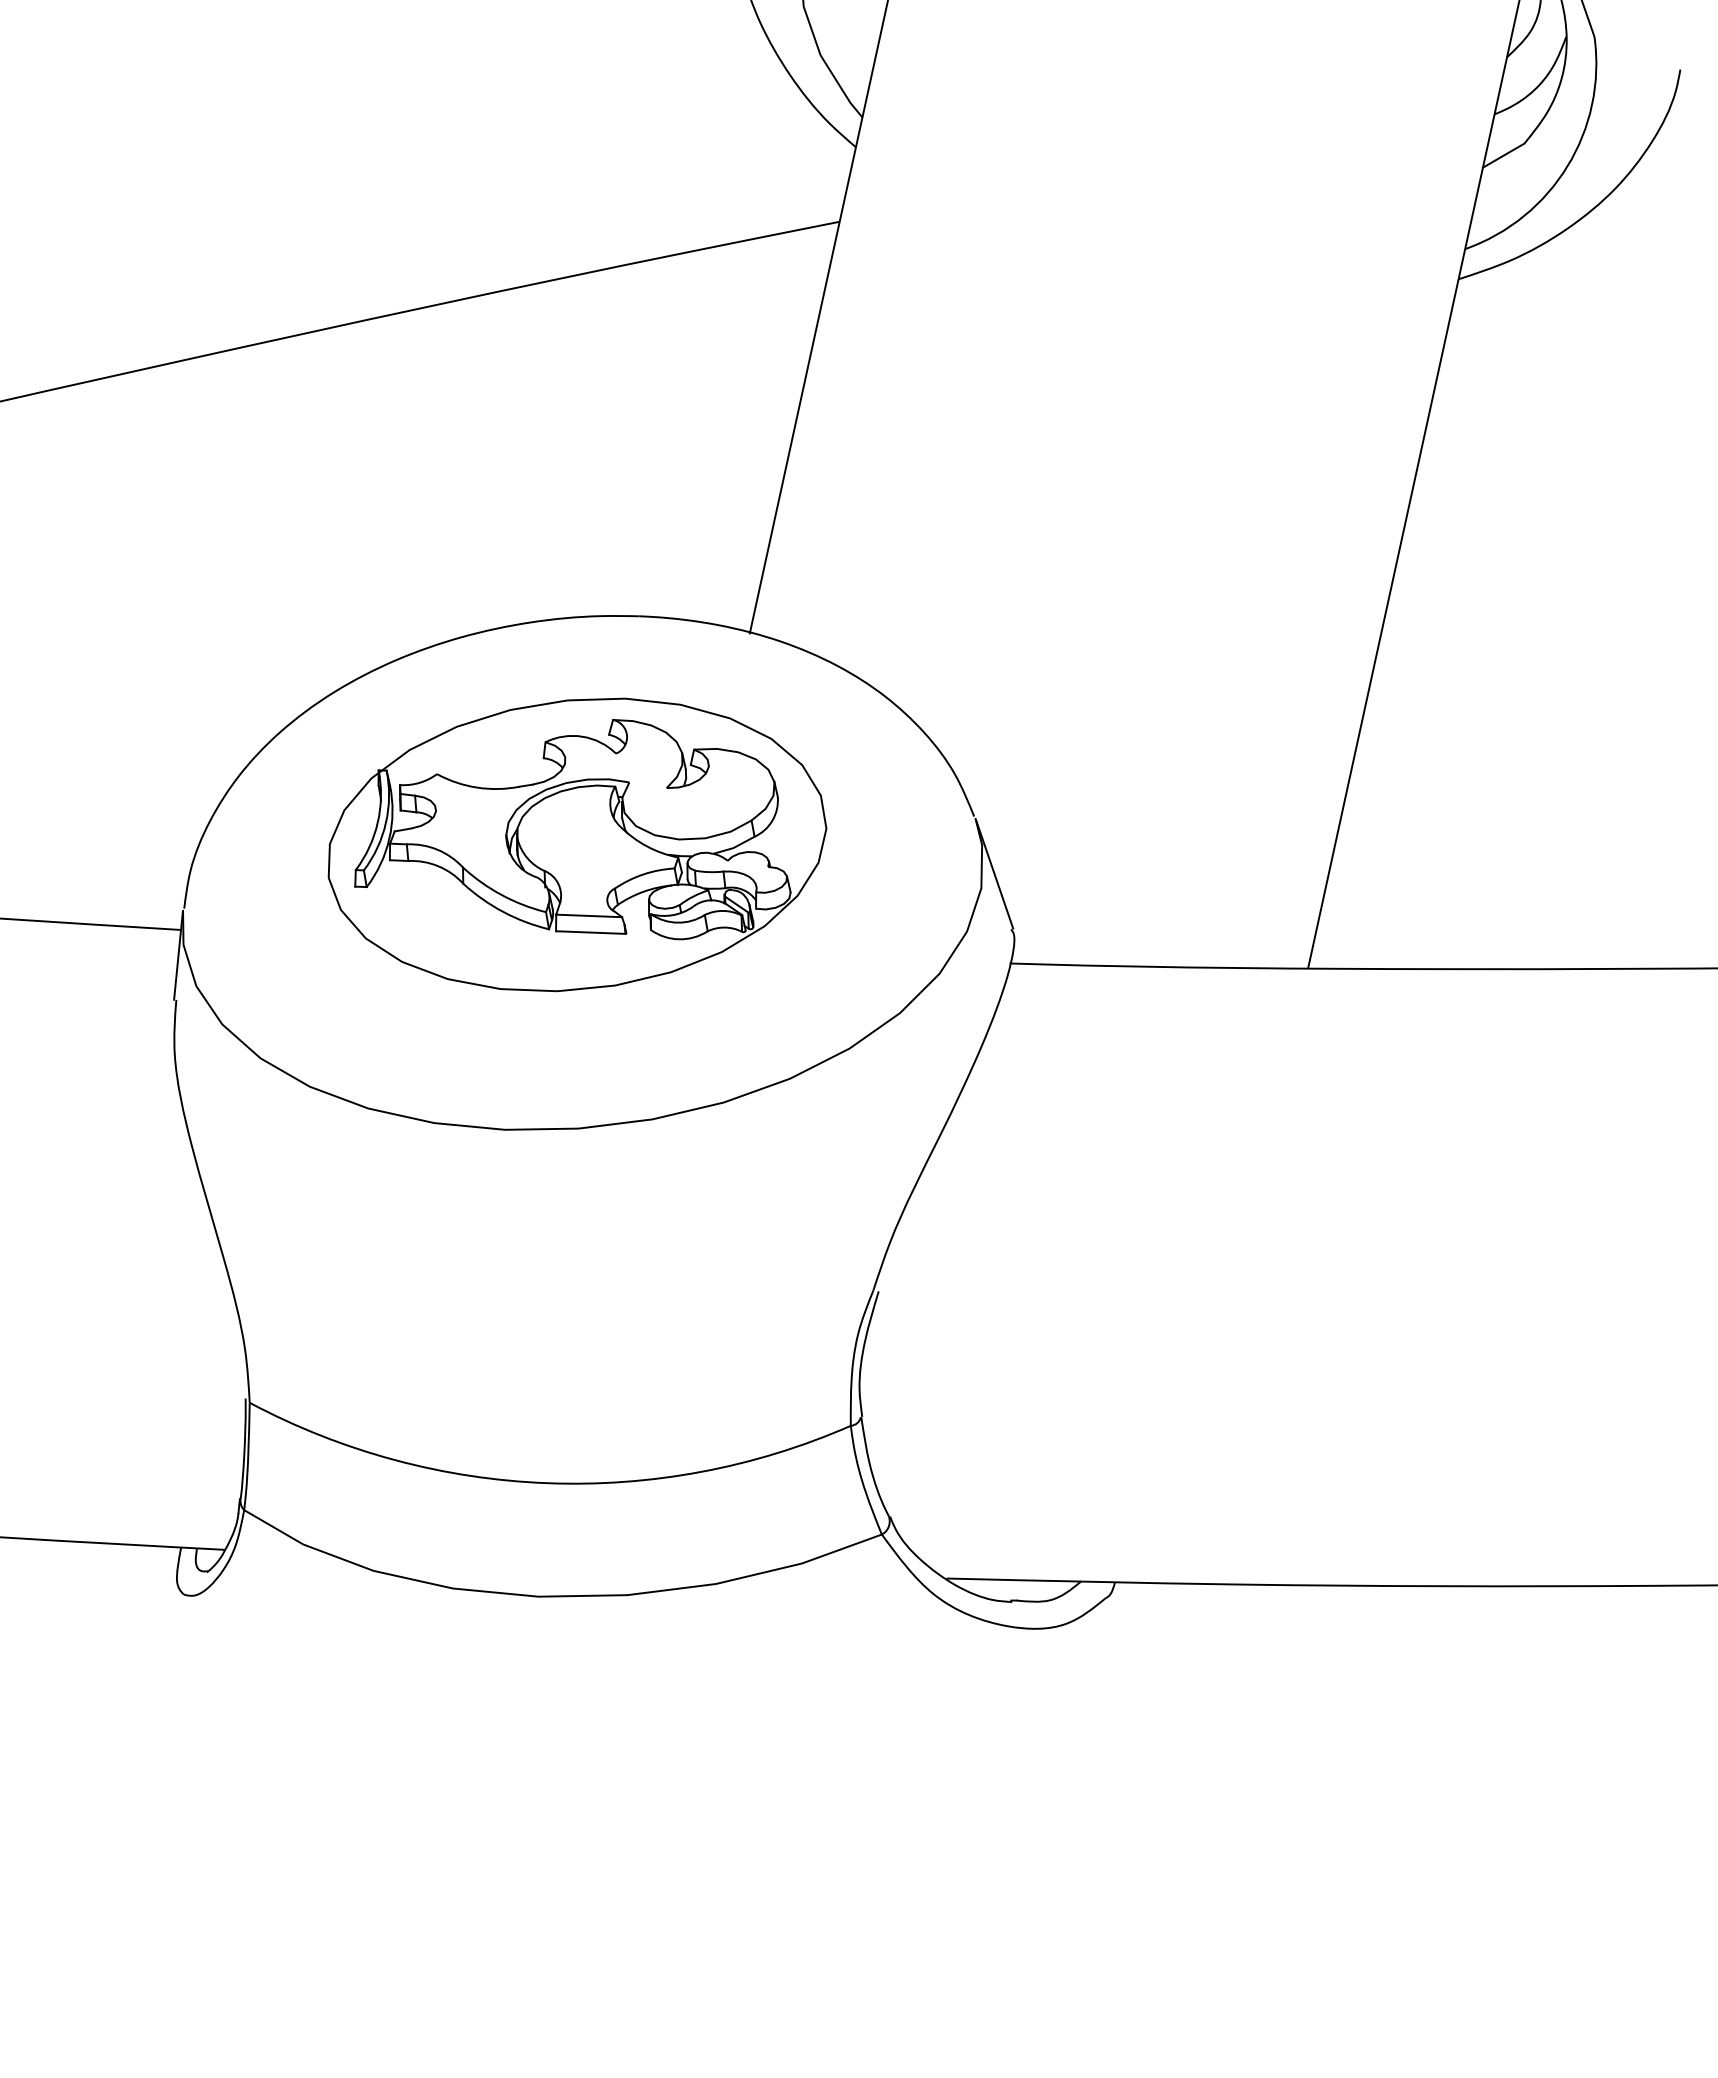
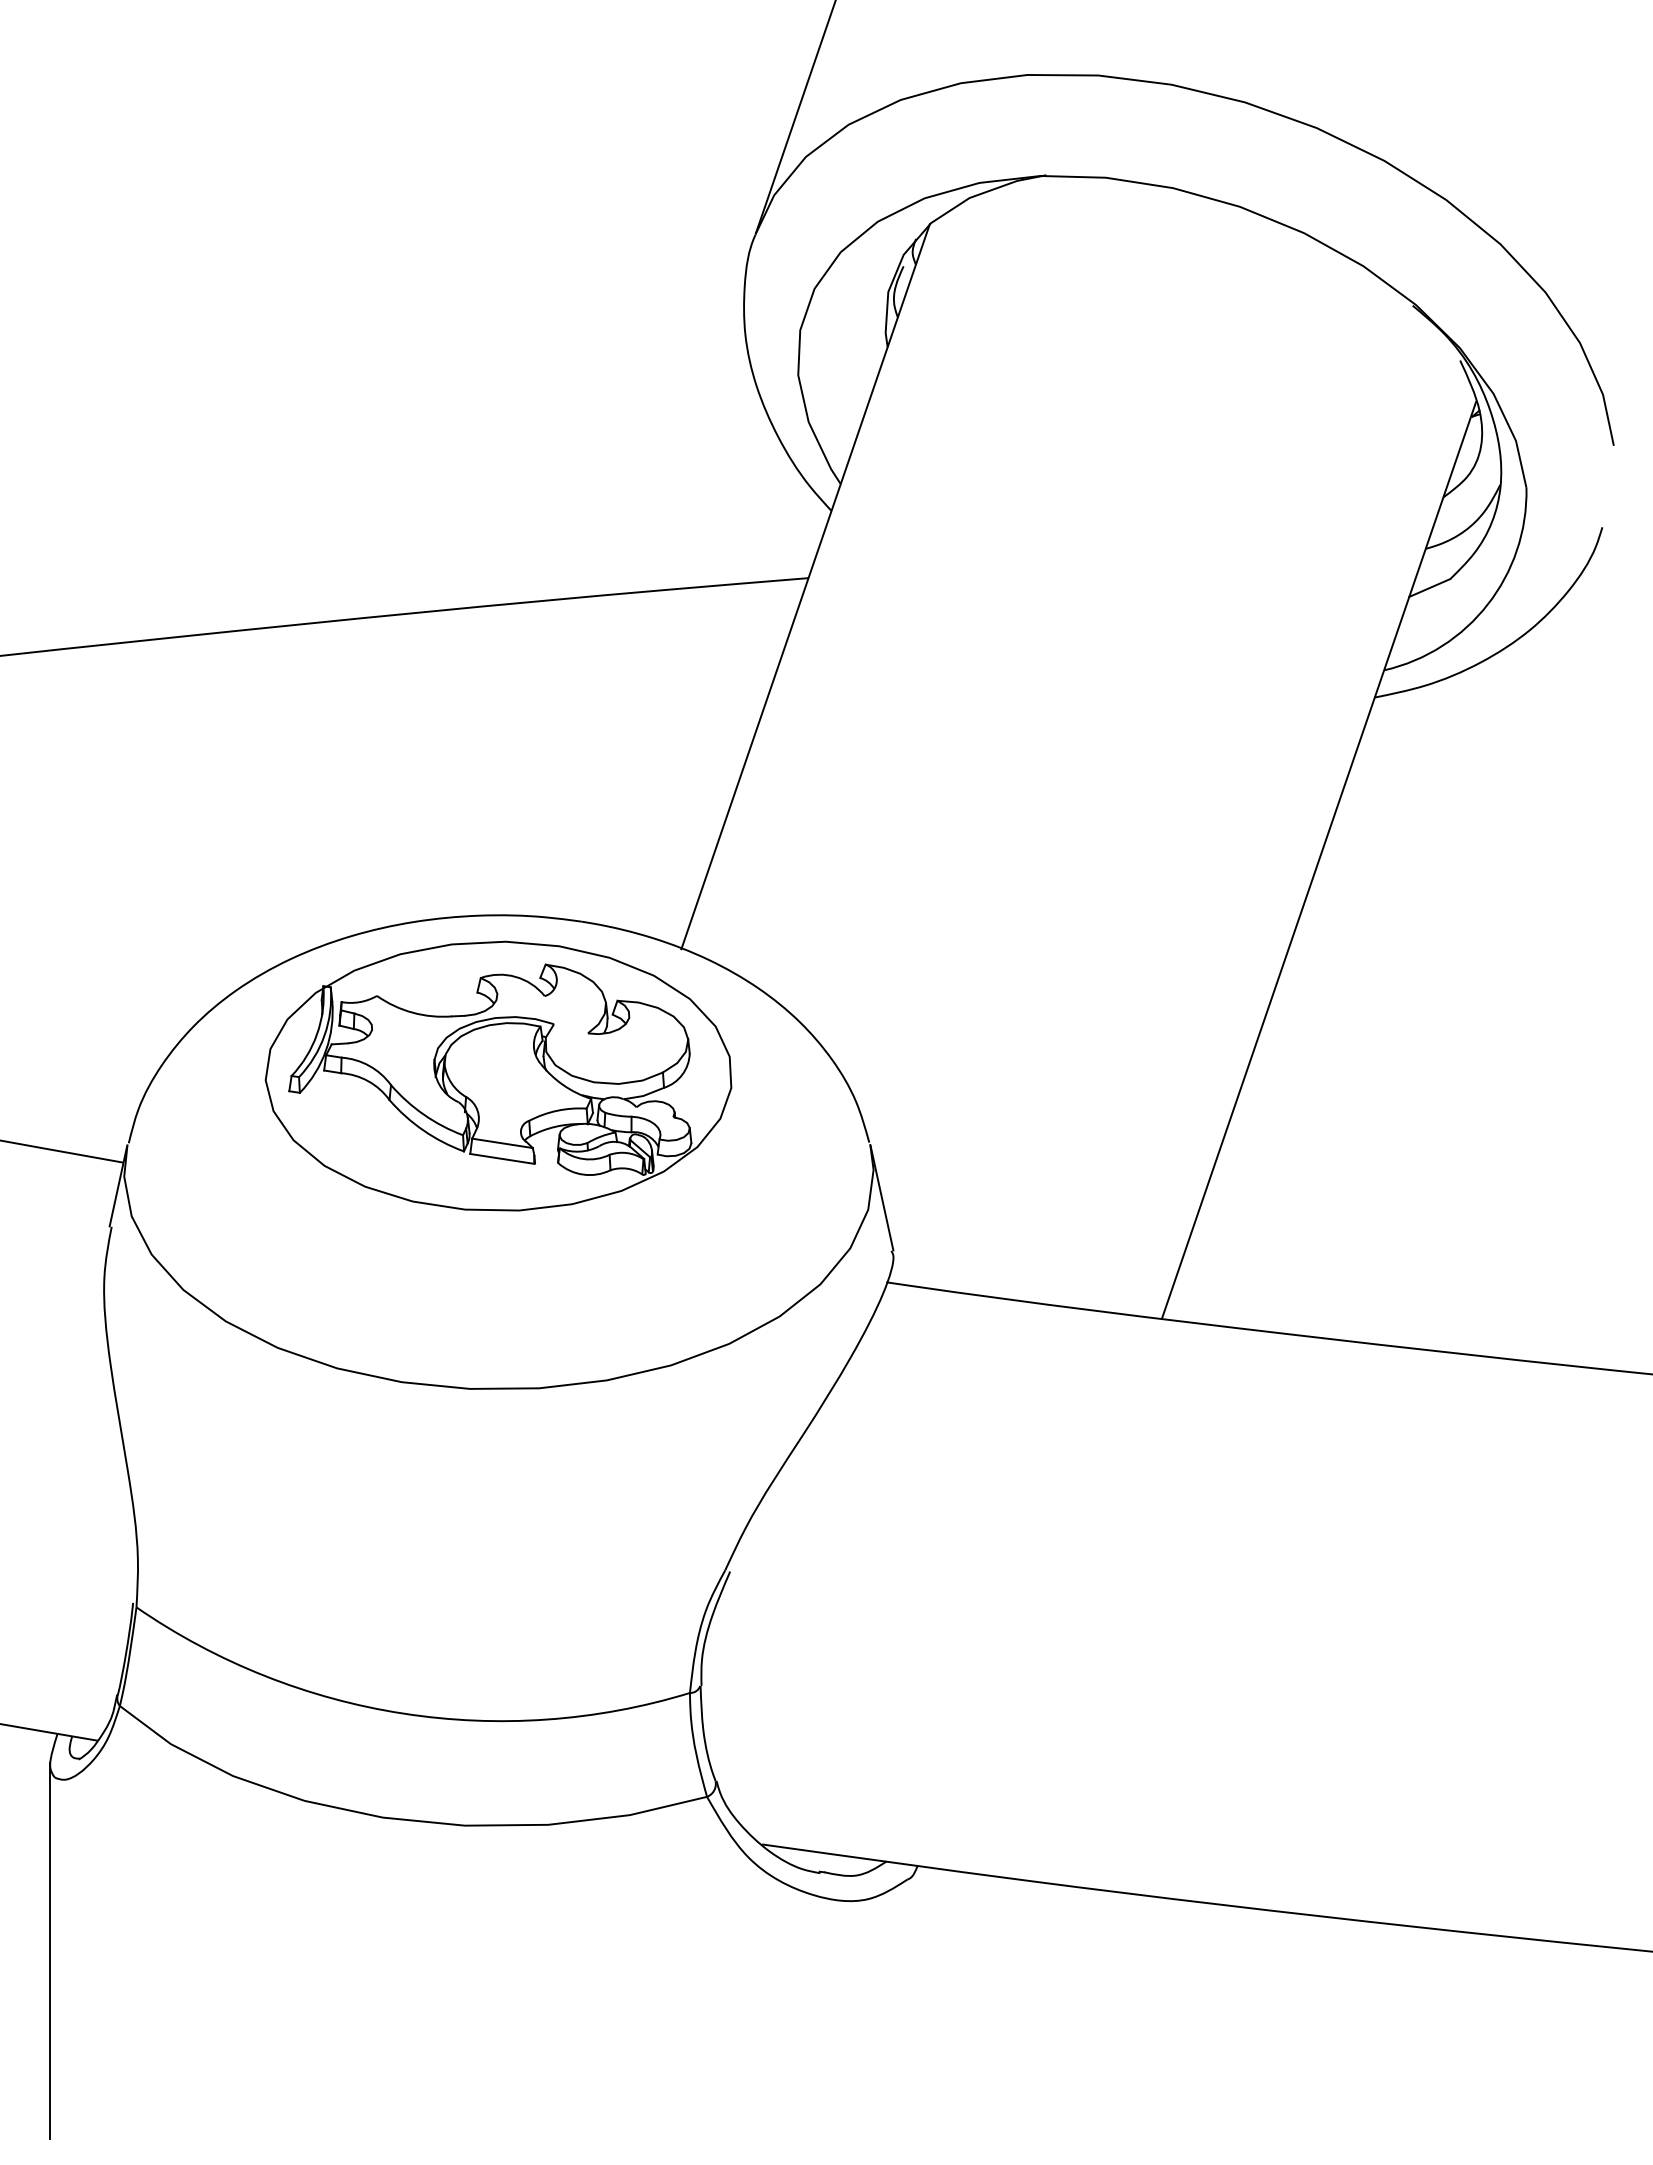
part: (576, 844) -> (498, 1075), moved
line: (200, 1779) -> (50, 1950), added

